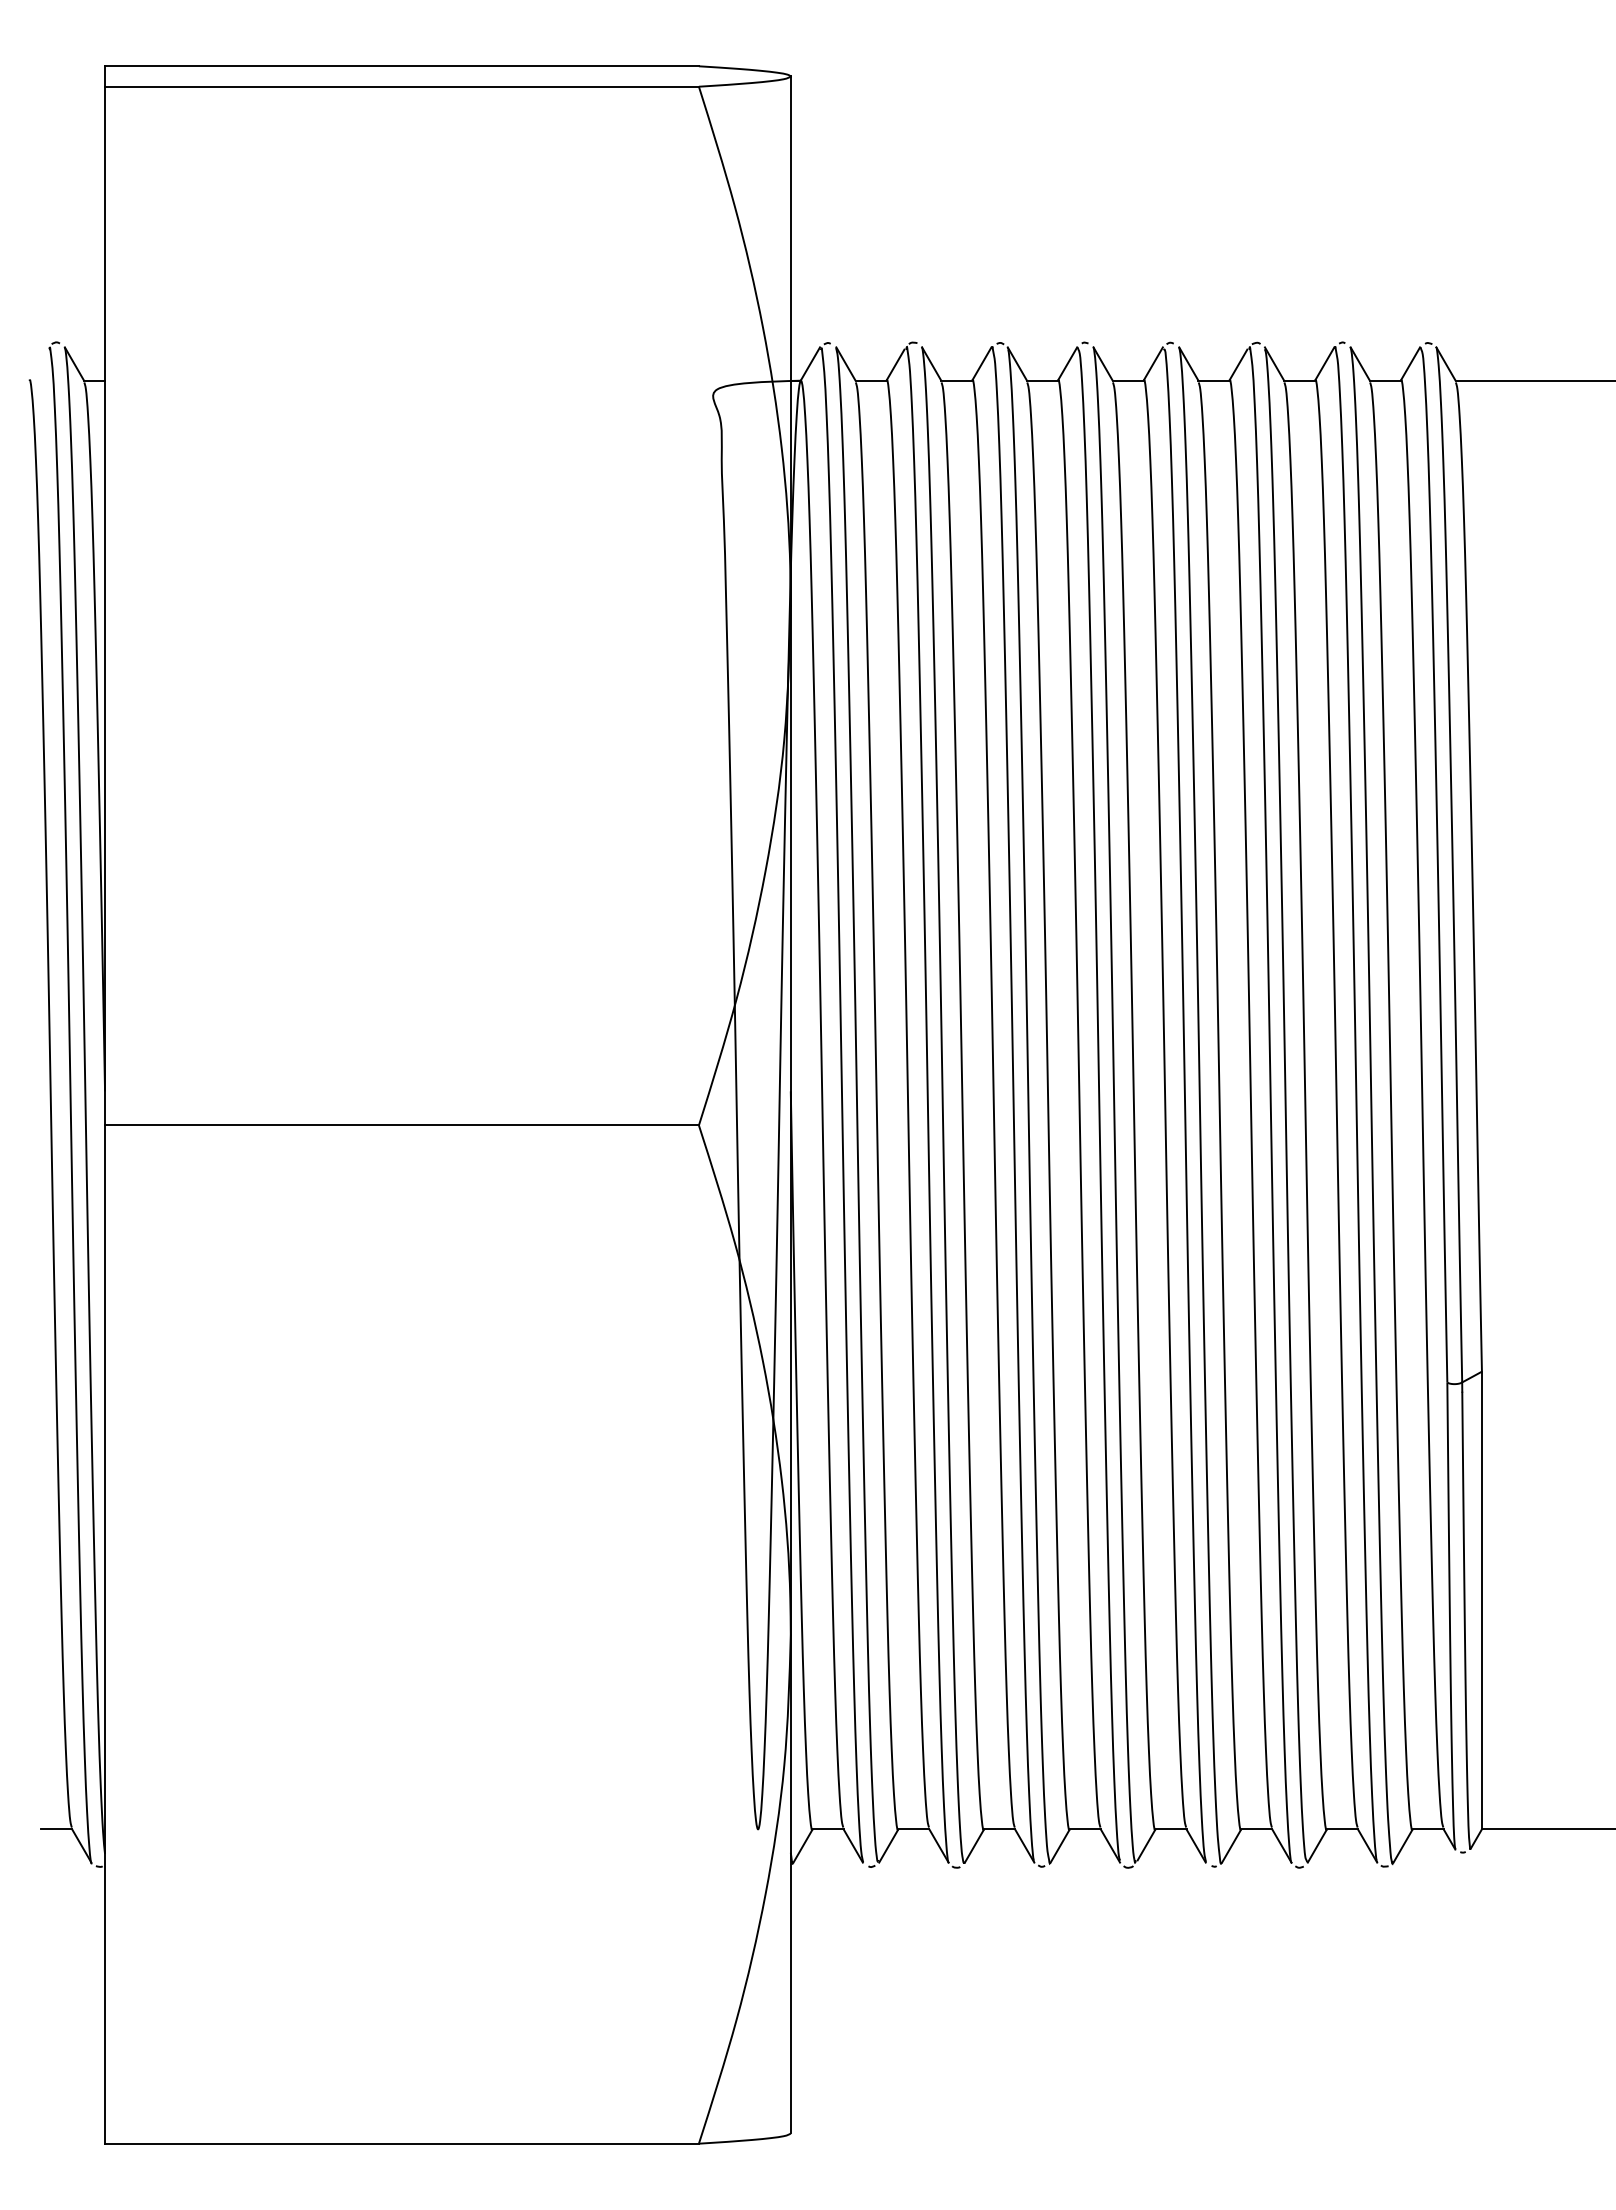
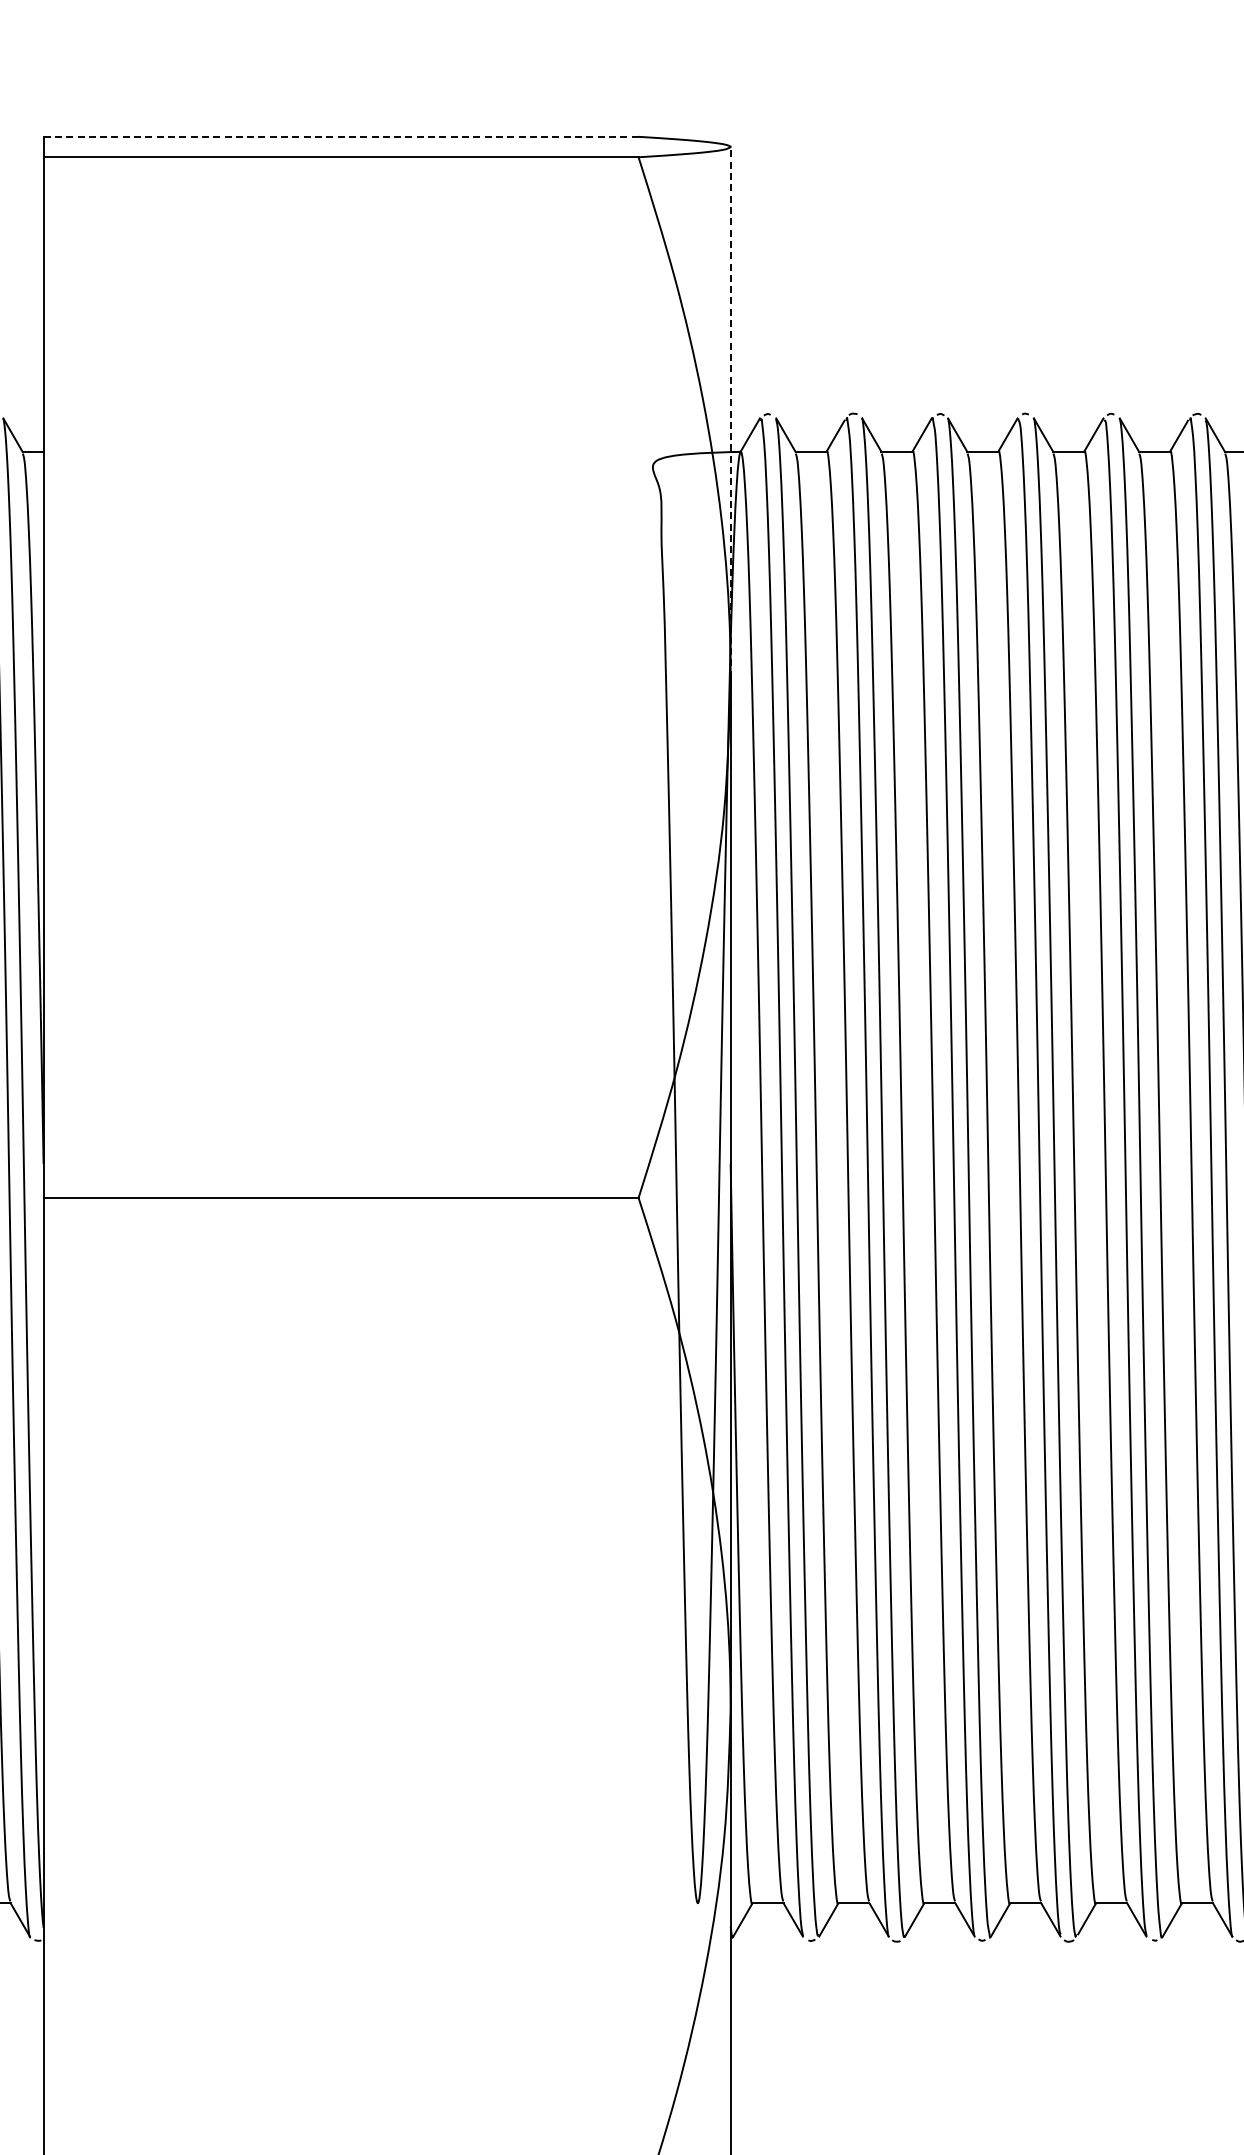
line: (401, 66) -> (340, 137), solid -> dashed
line: (790, 341) -> (730, 412), solid -> dashed

